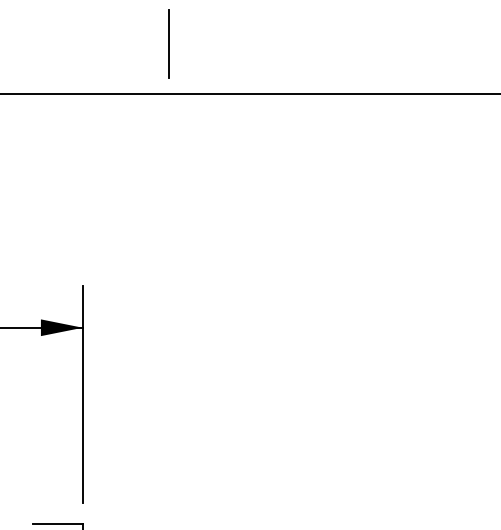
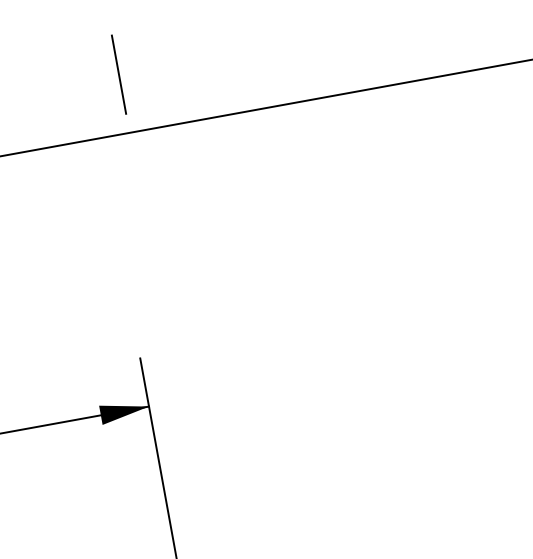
line: (168, 43) -> (118, 74), moved

